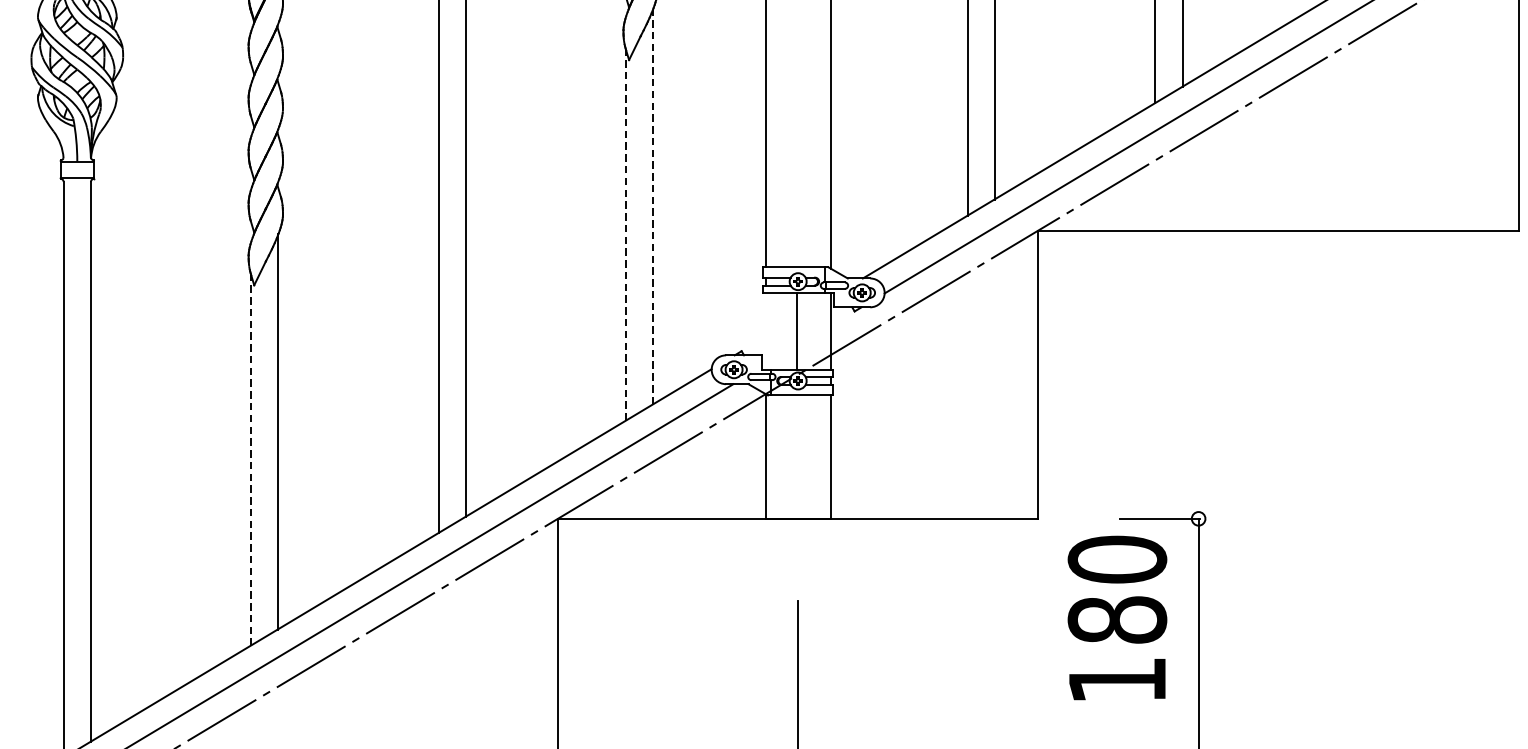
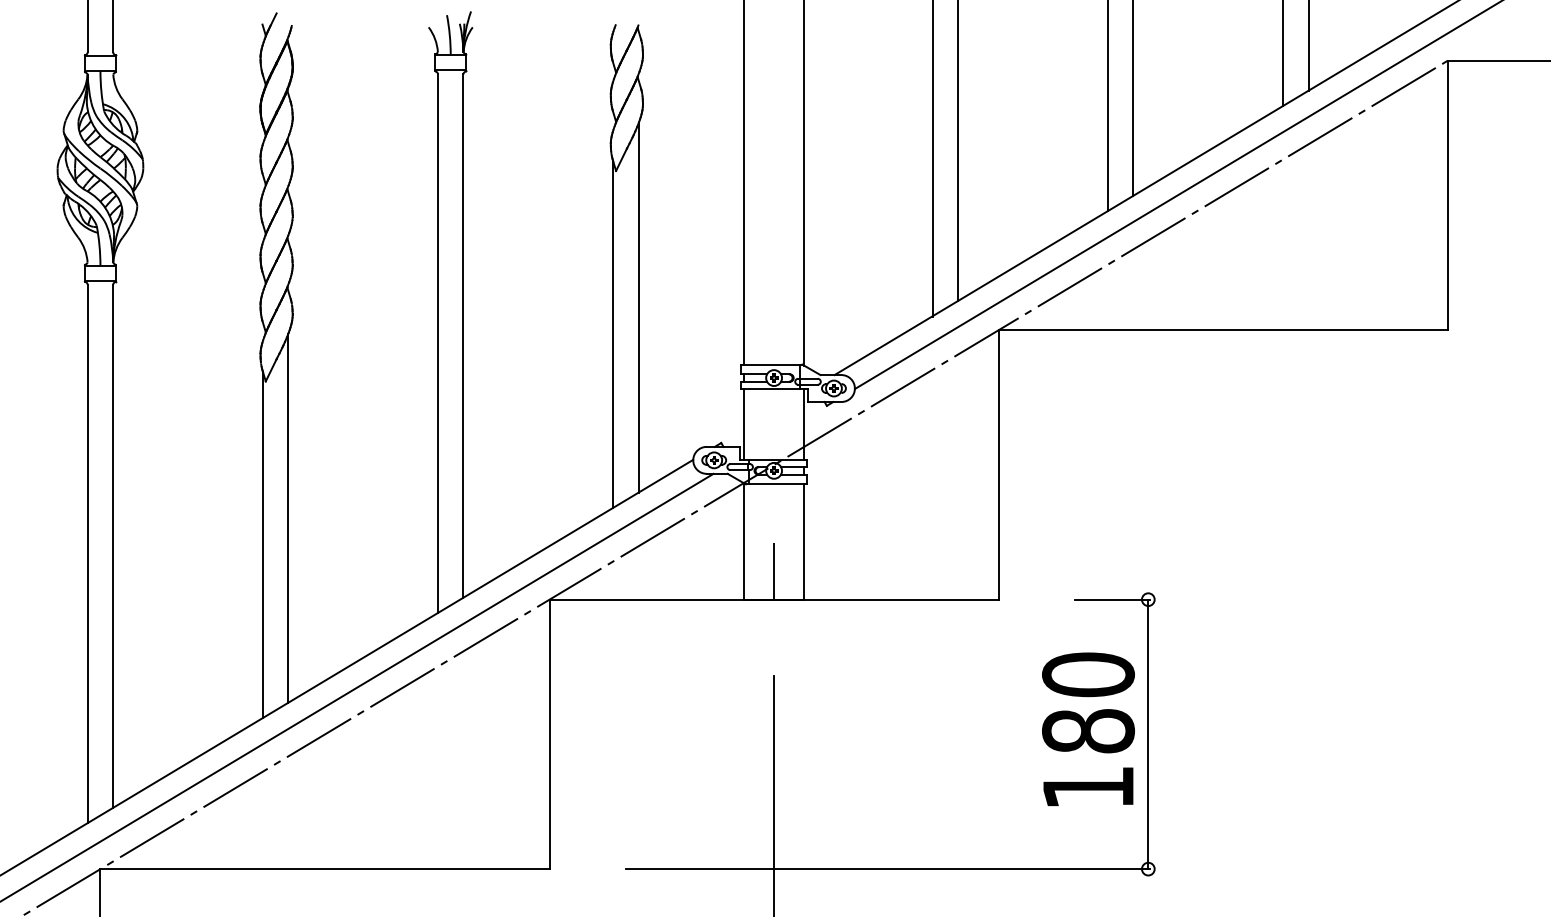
line: (653, 206) -> (638, 307), dashed -> solid
line: (626, 235) -> (613, 334), dashed -> solid
line: (796, 331) -> (743, 424), moved
line: (250, 459) -> (262, 544), dashed -> solid
line: (798, 487) -> (774, 570), added
text: (1117, 617) -> (1088, 728), moved

